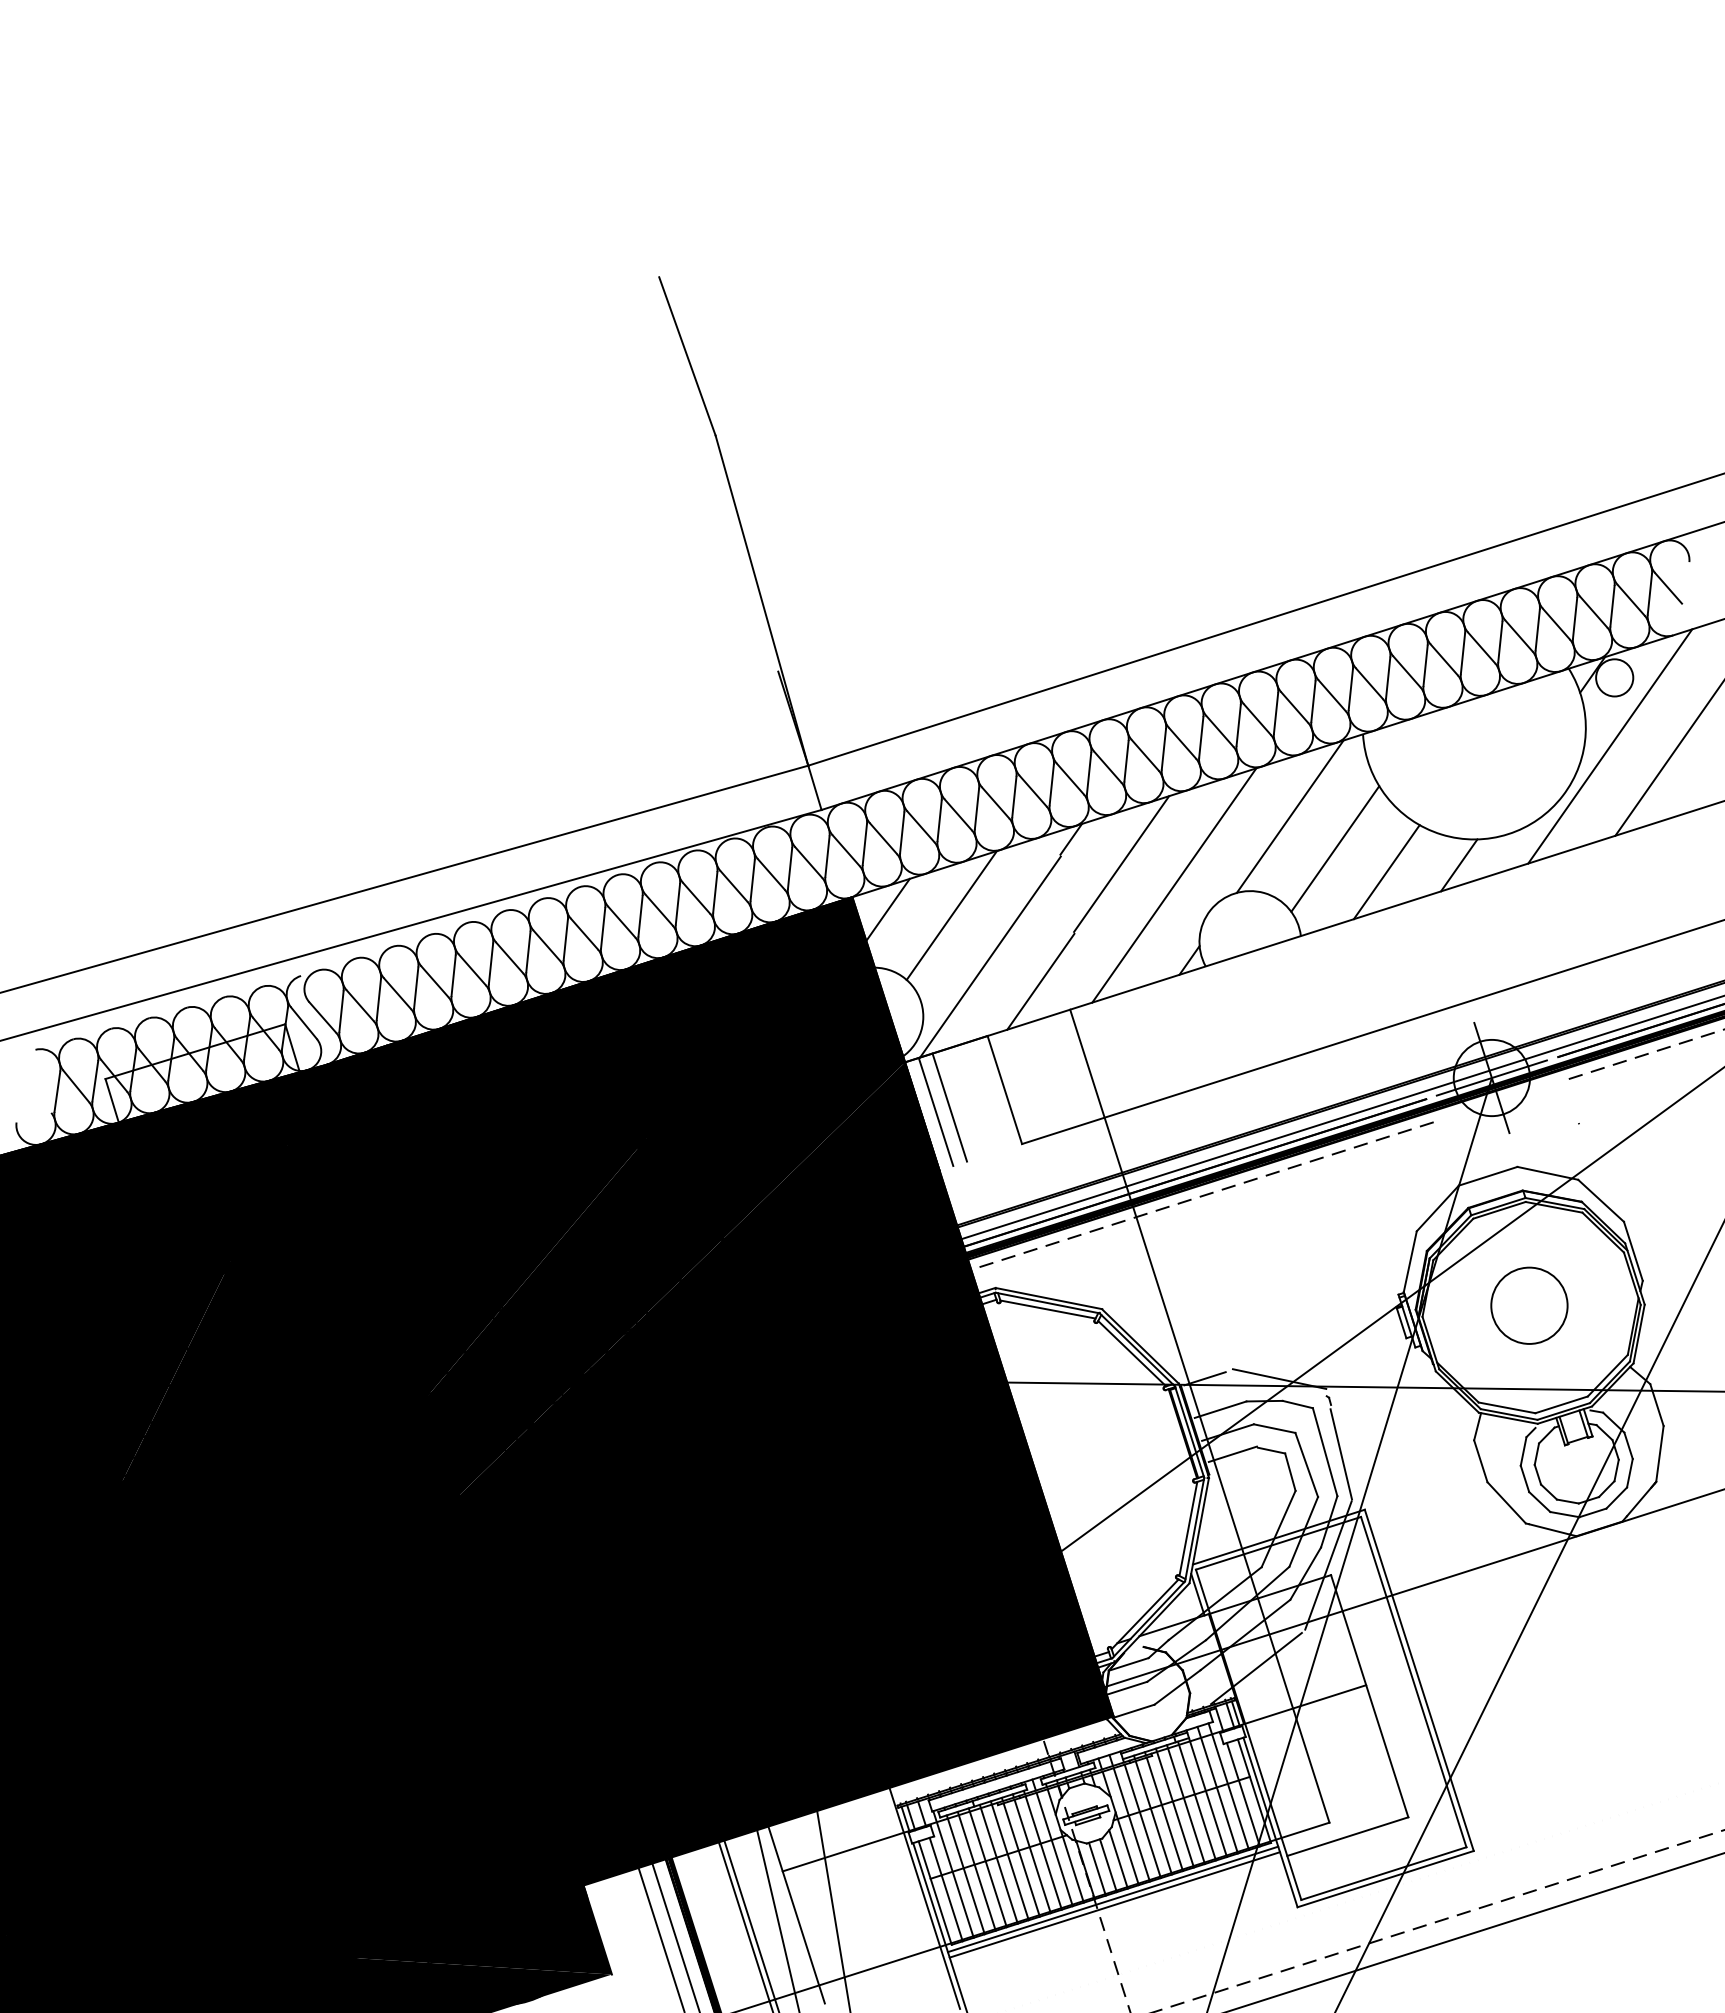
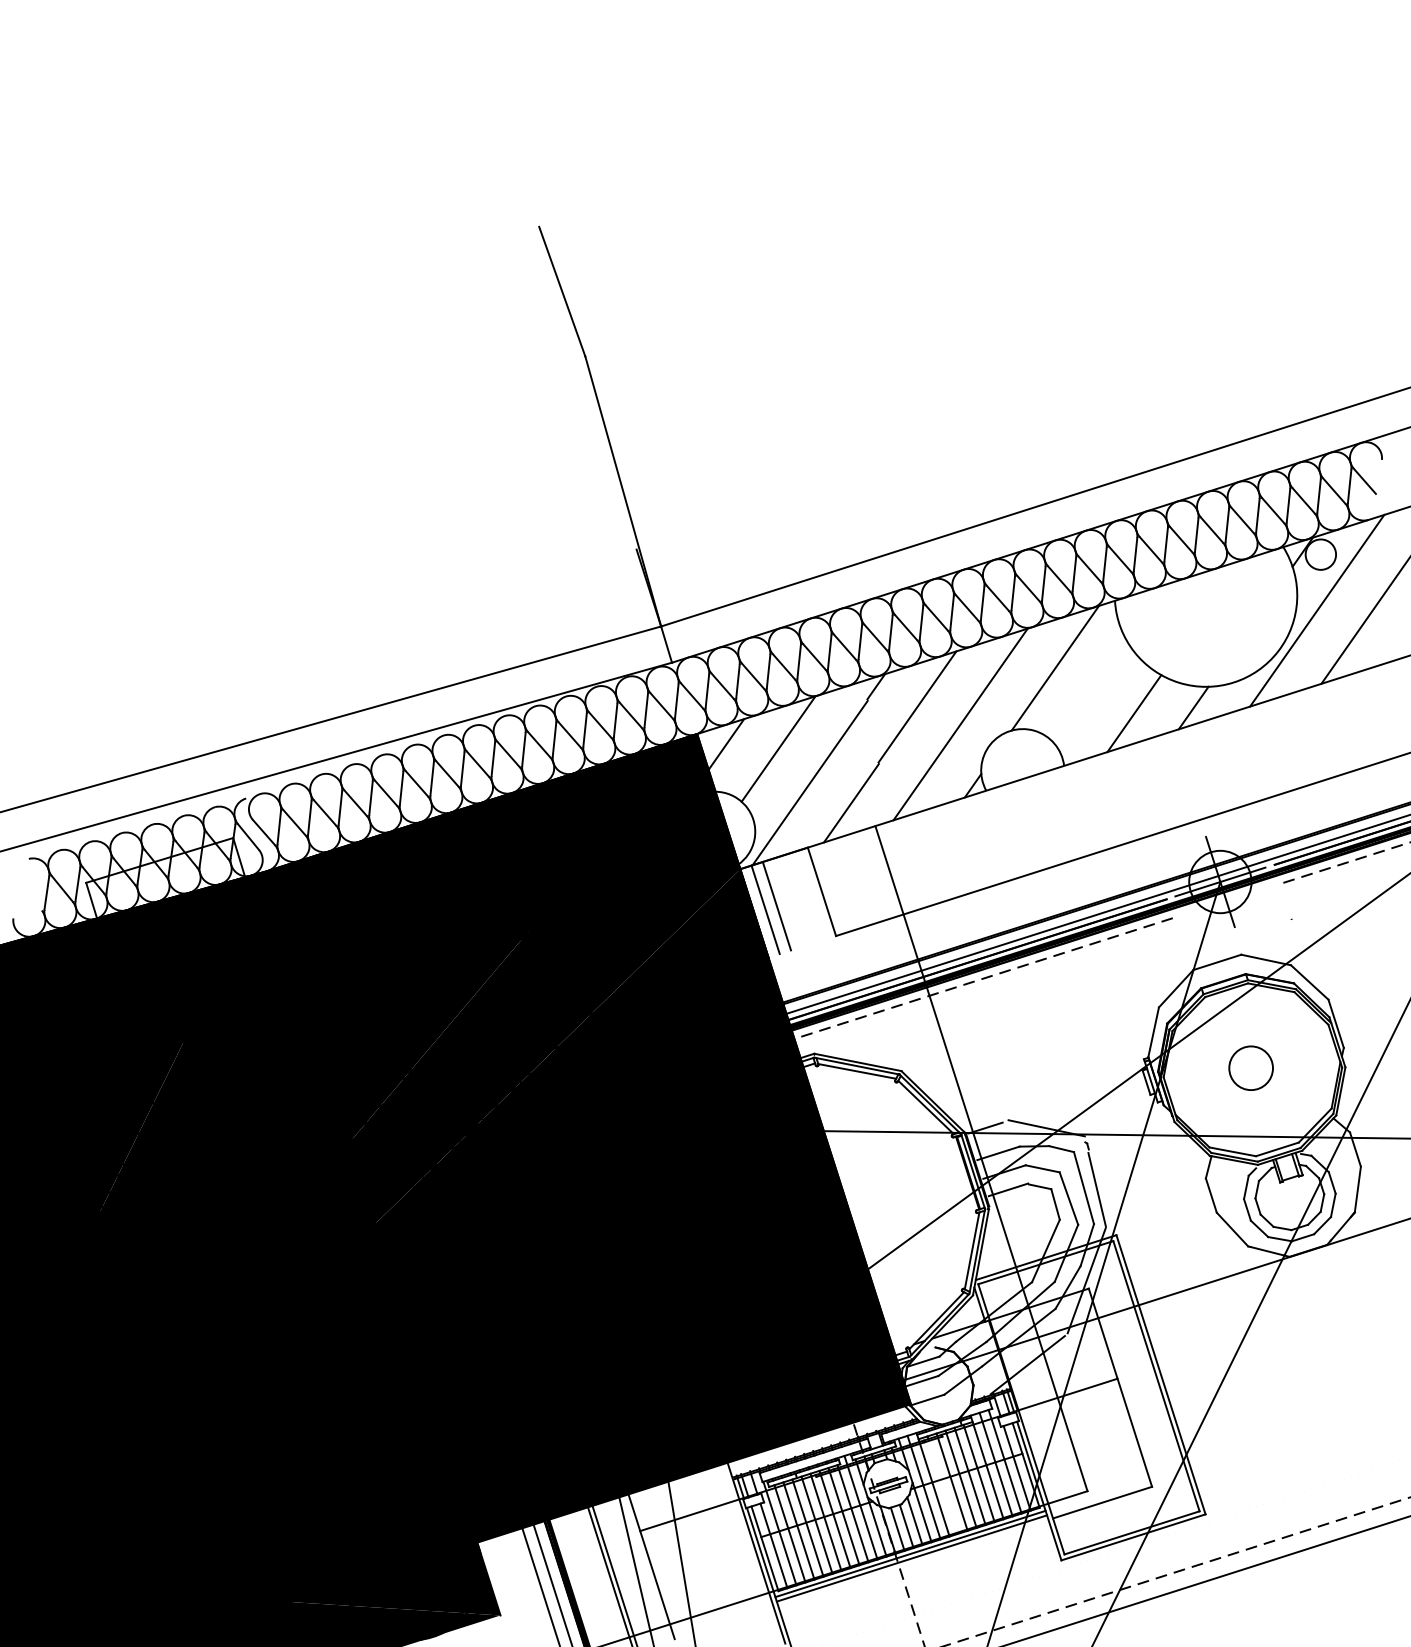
line: (1335, 848) -> (1092, 694), removed
circle: (1529, 1305) -> (1251, 1068), size x0.7
line: (1153, 1817) -> (943, 1486), removed

